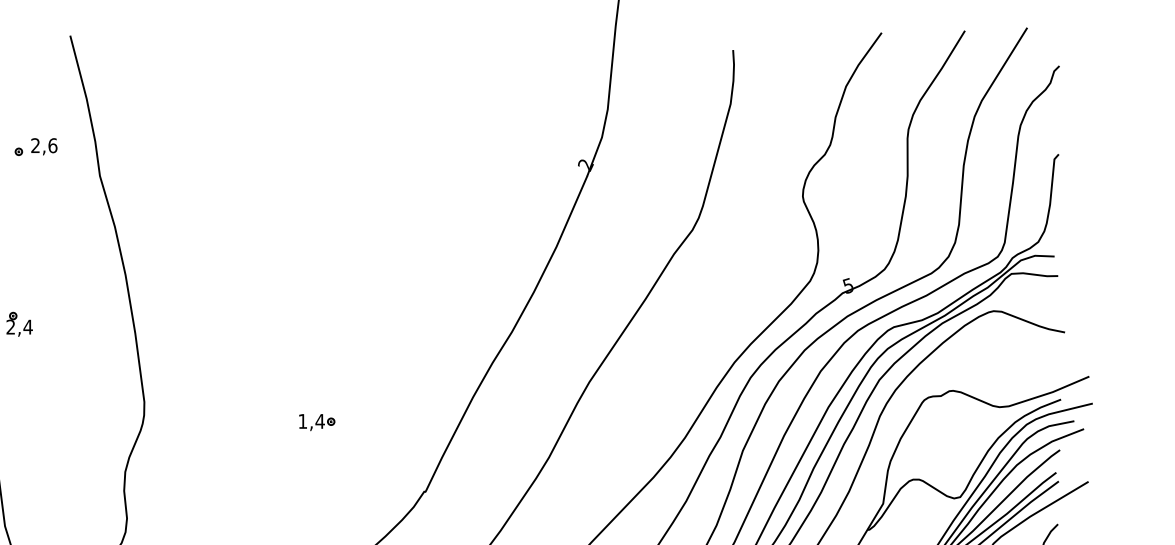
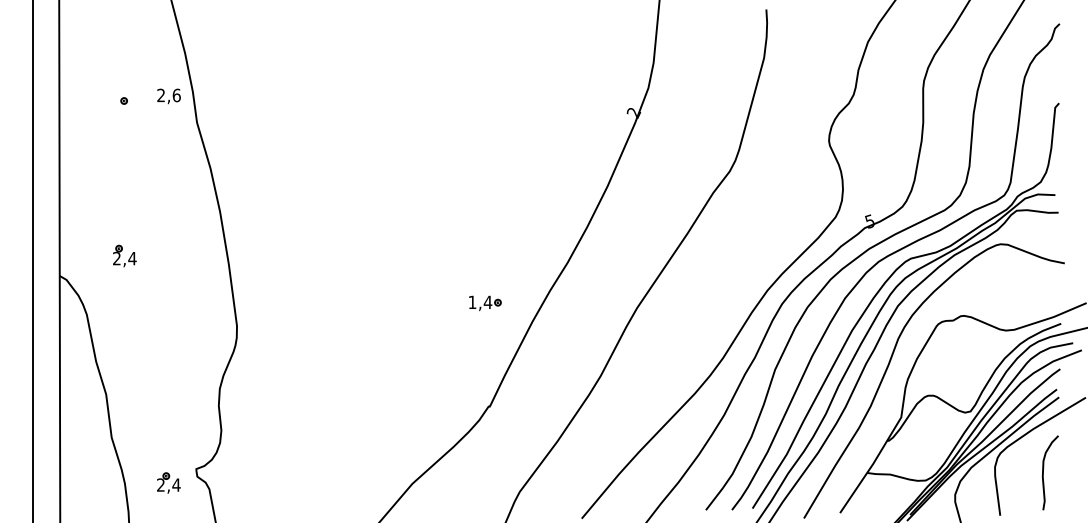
text: (43, 146) -> (168, 96), moved
part: (317, 422) -> (485, 303), moved

